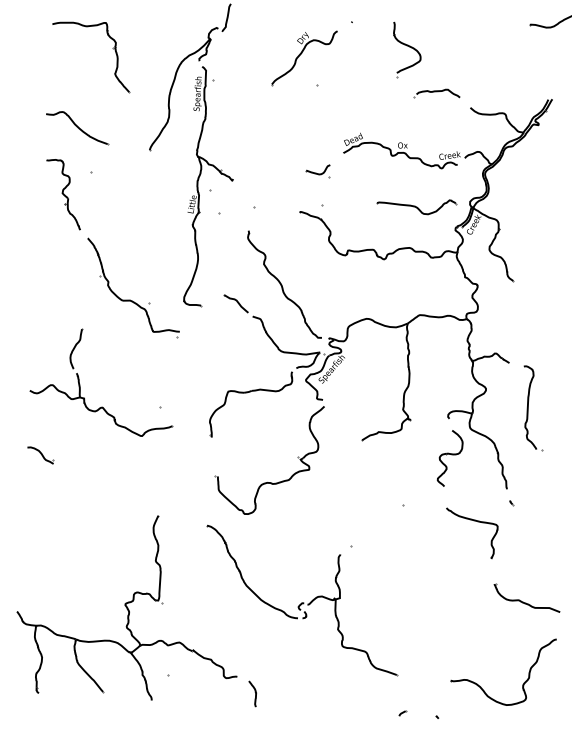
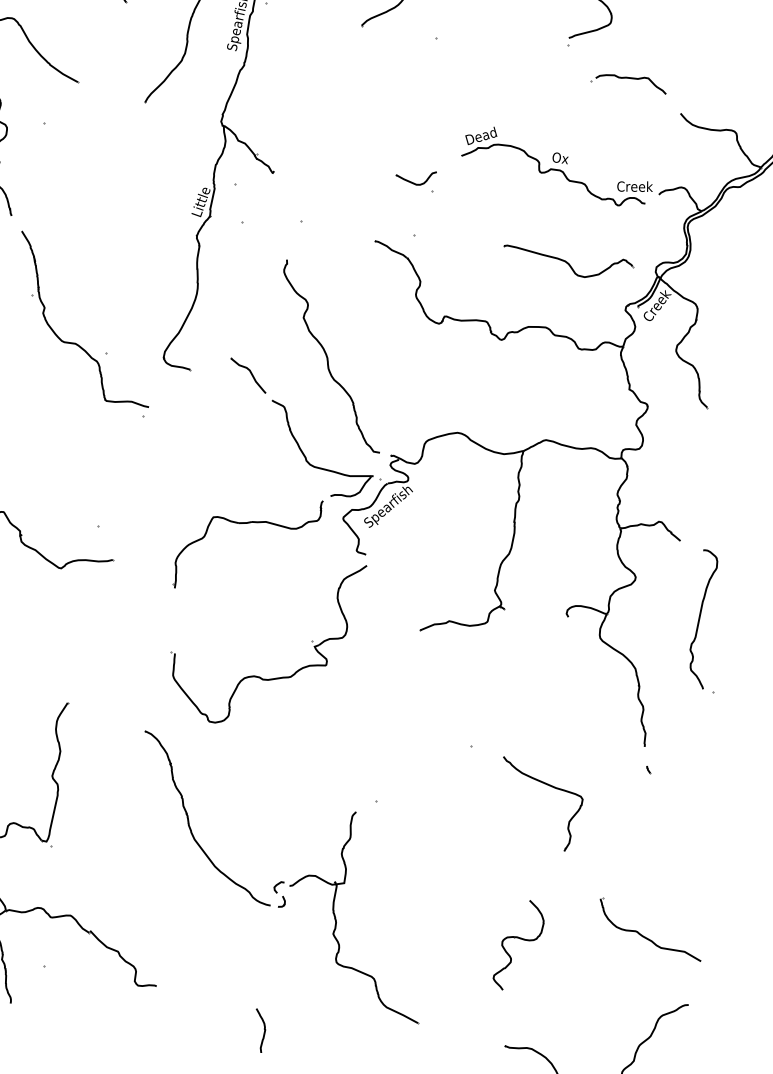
part: (449, 458) -> (518, 945), moved
part: (473, 521) -> (544, 785), moved
curve: (254, 692) -> (262, 1028), moved

